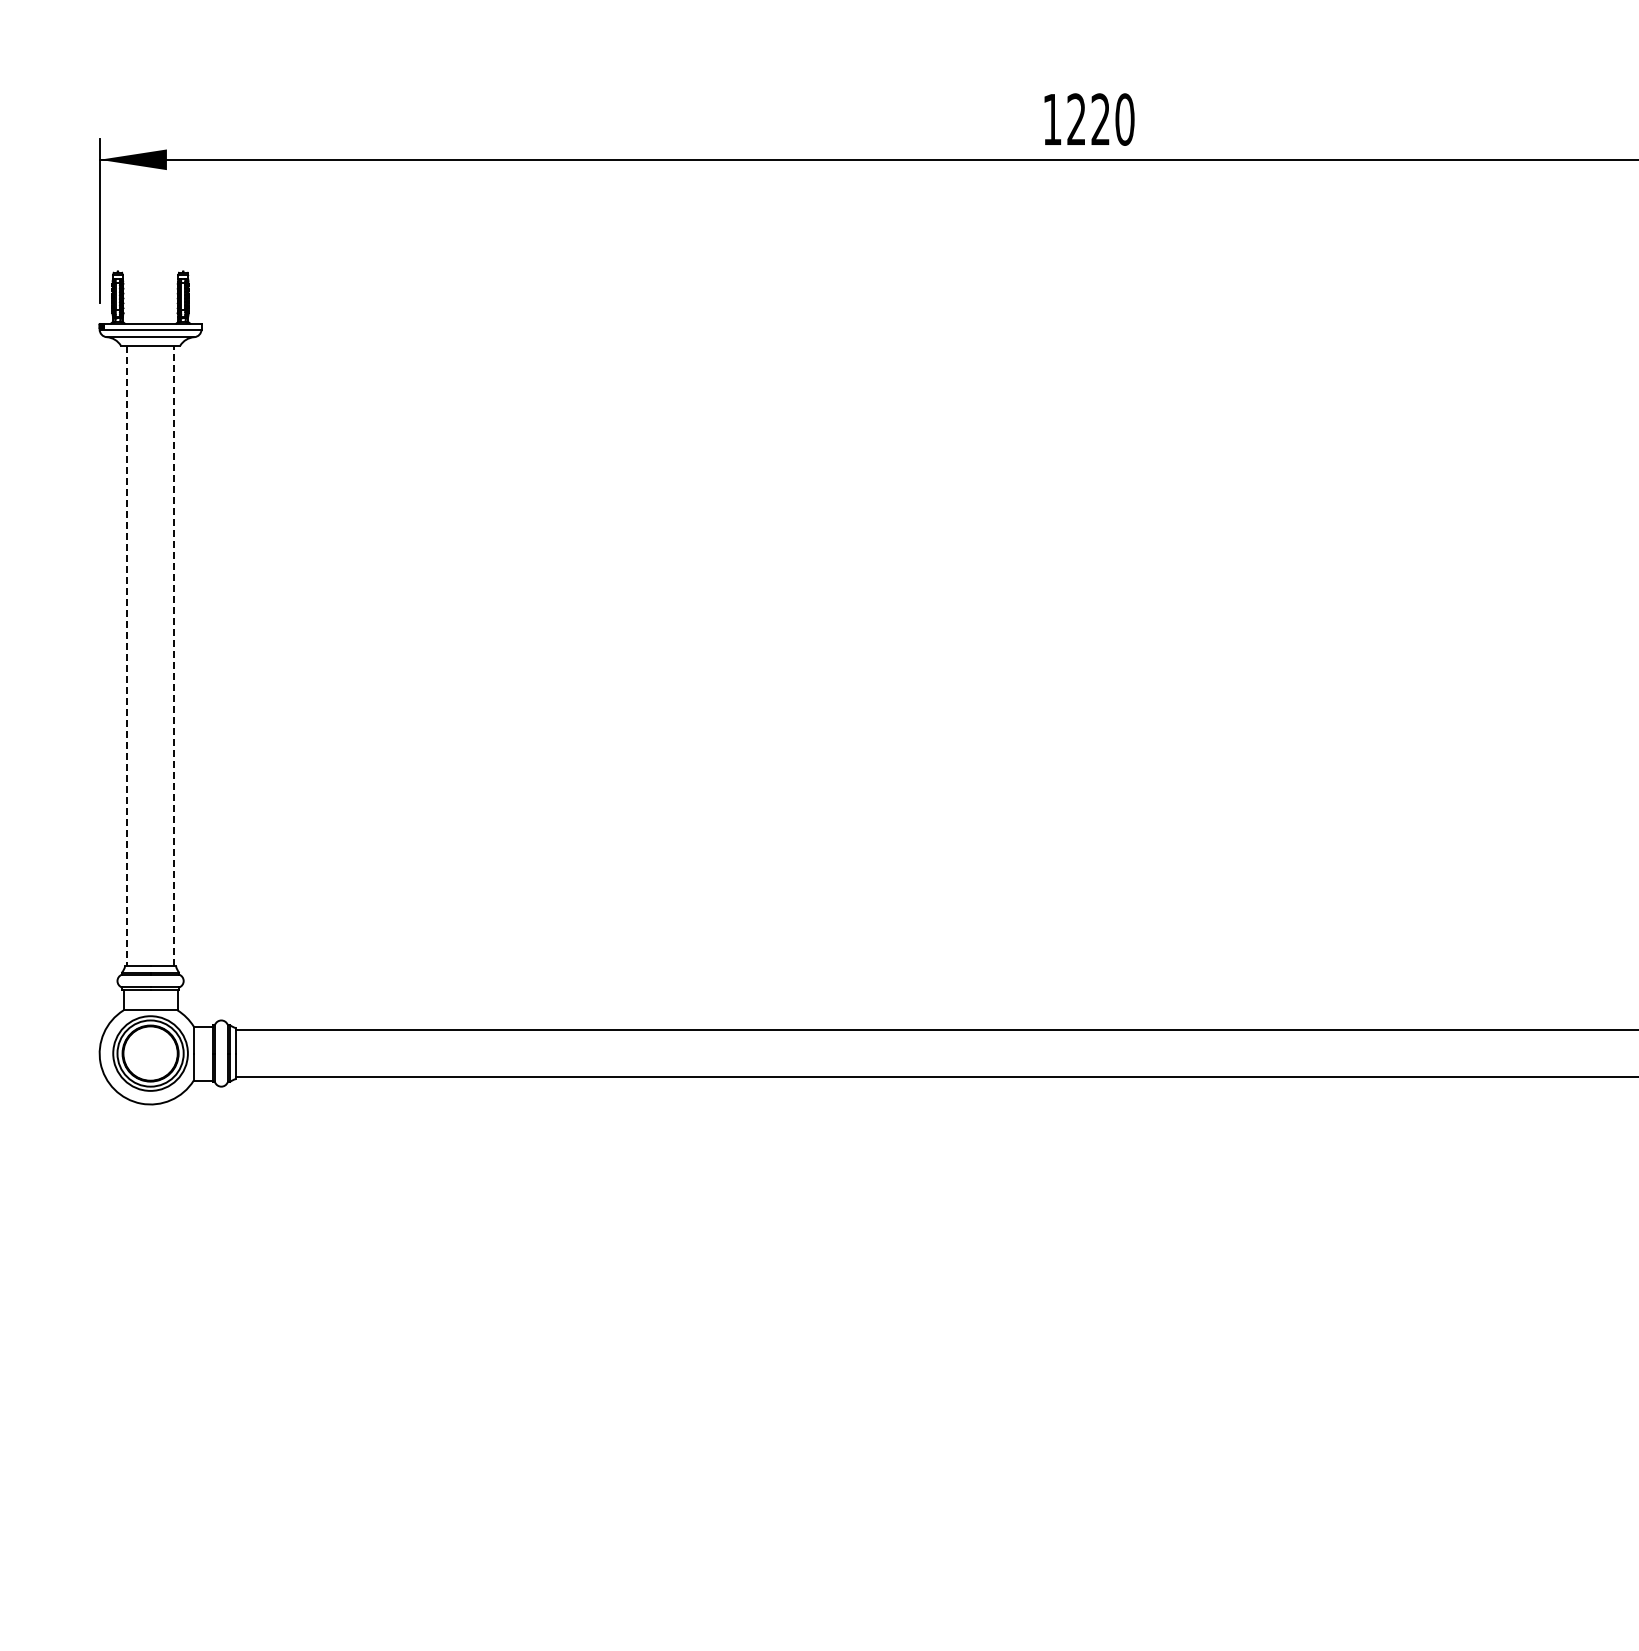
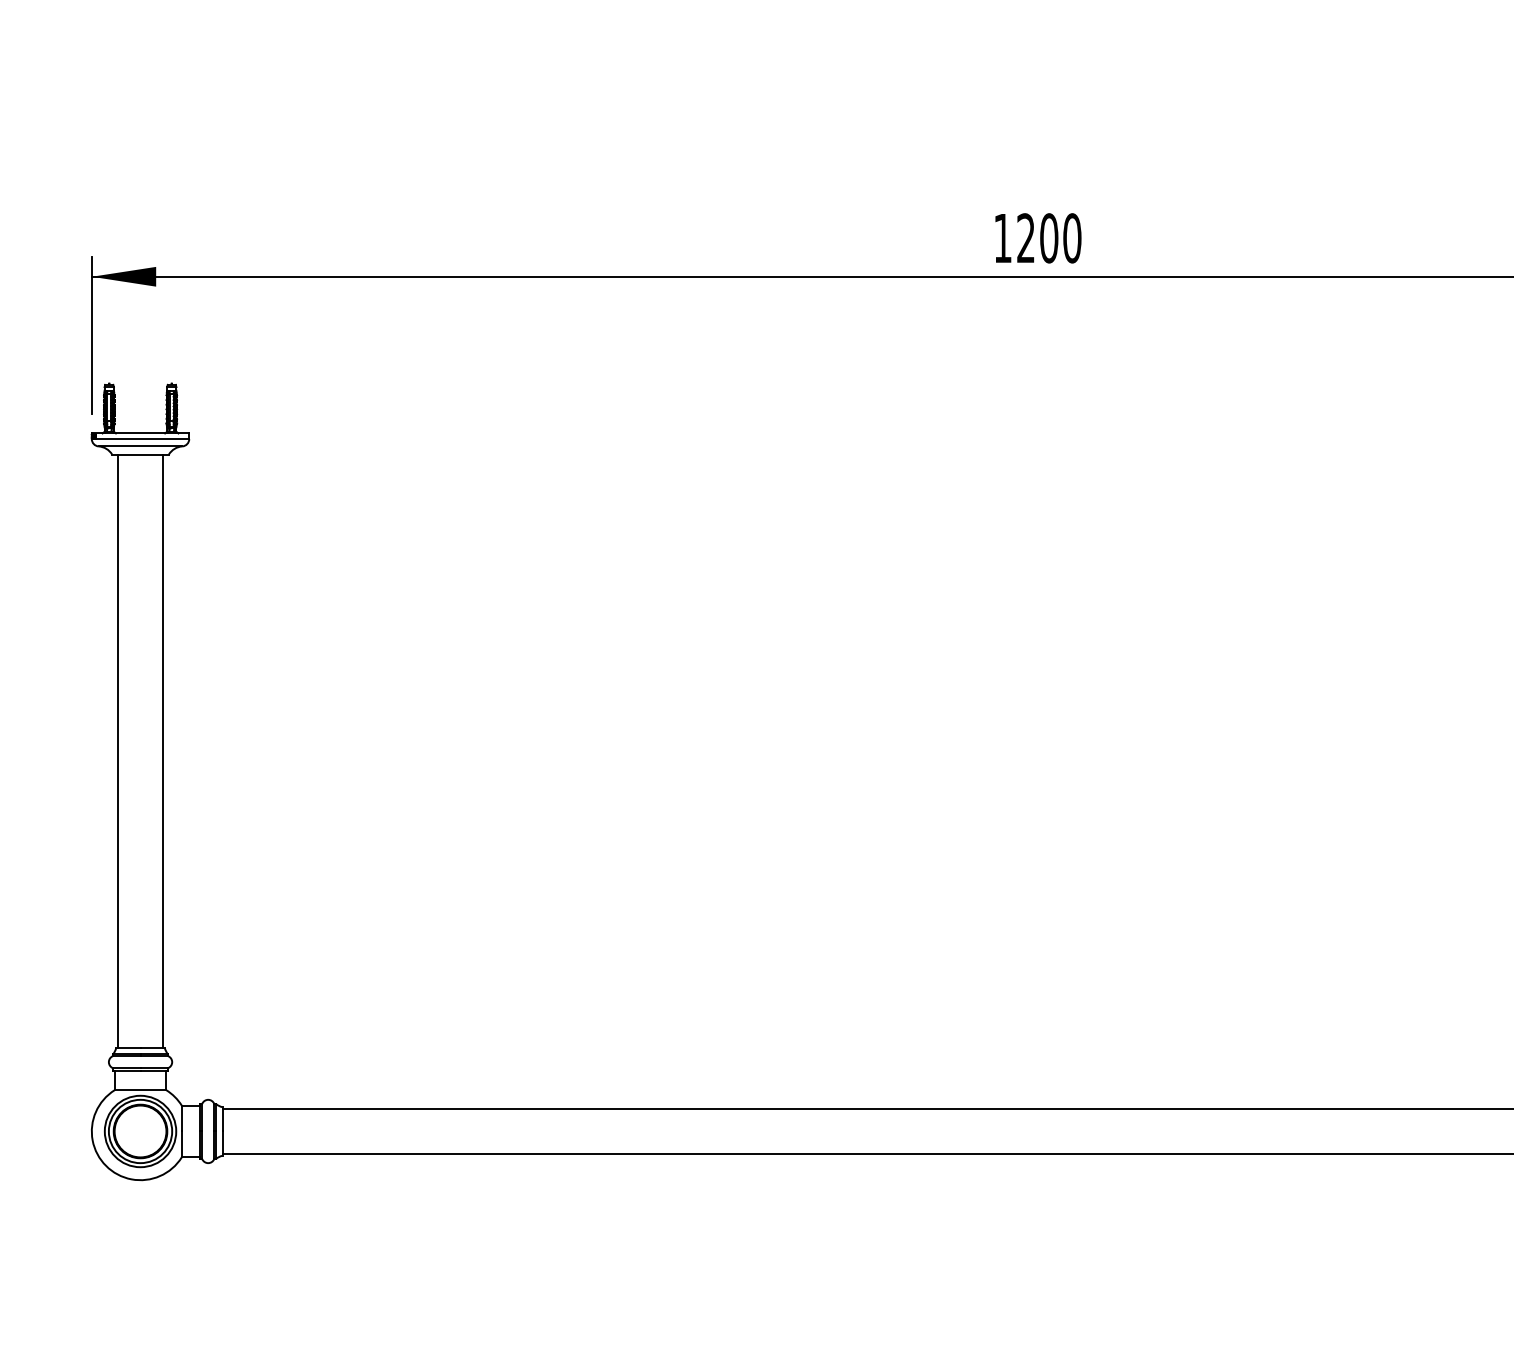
text: (1100, 119) -> (1048, 238), 1220 -> 1200
line: (174, 655) -> (163, 750), dashed -> solid
line: (126, 656) -> (117, 751), dashed -> solid

